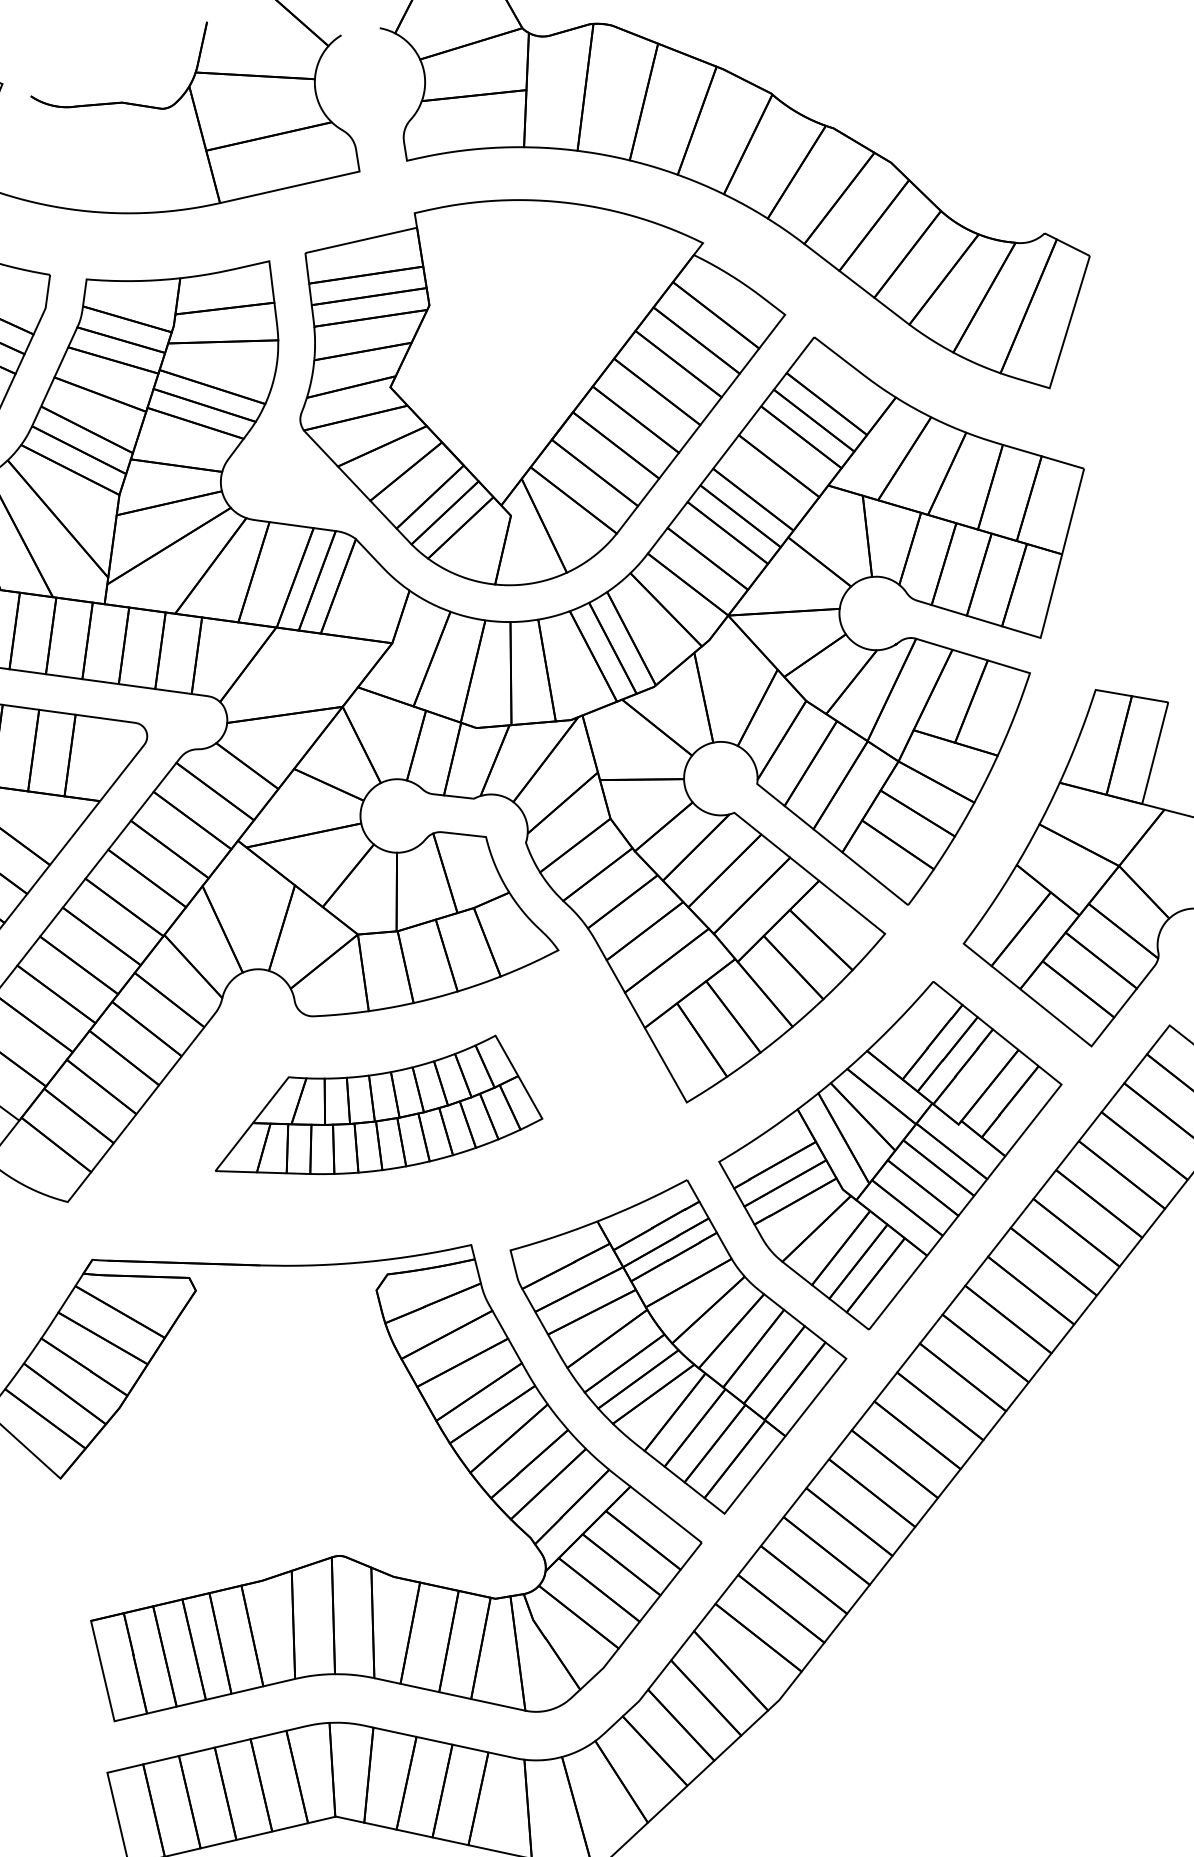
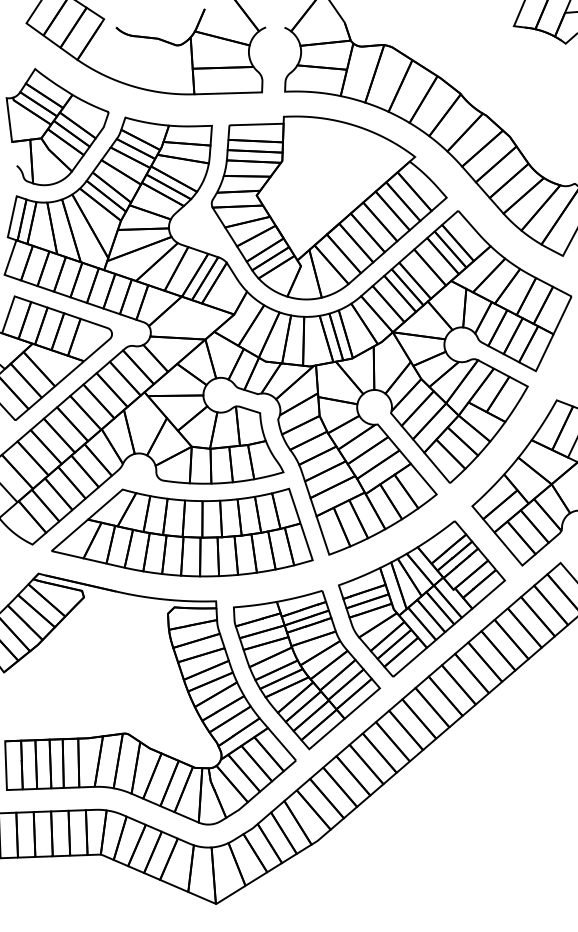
part: (373, 1116) -> (182, 532), size x1.67

